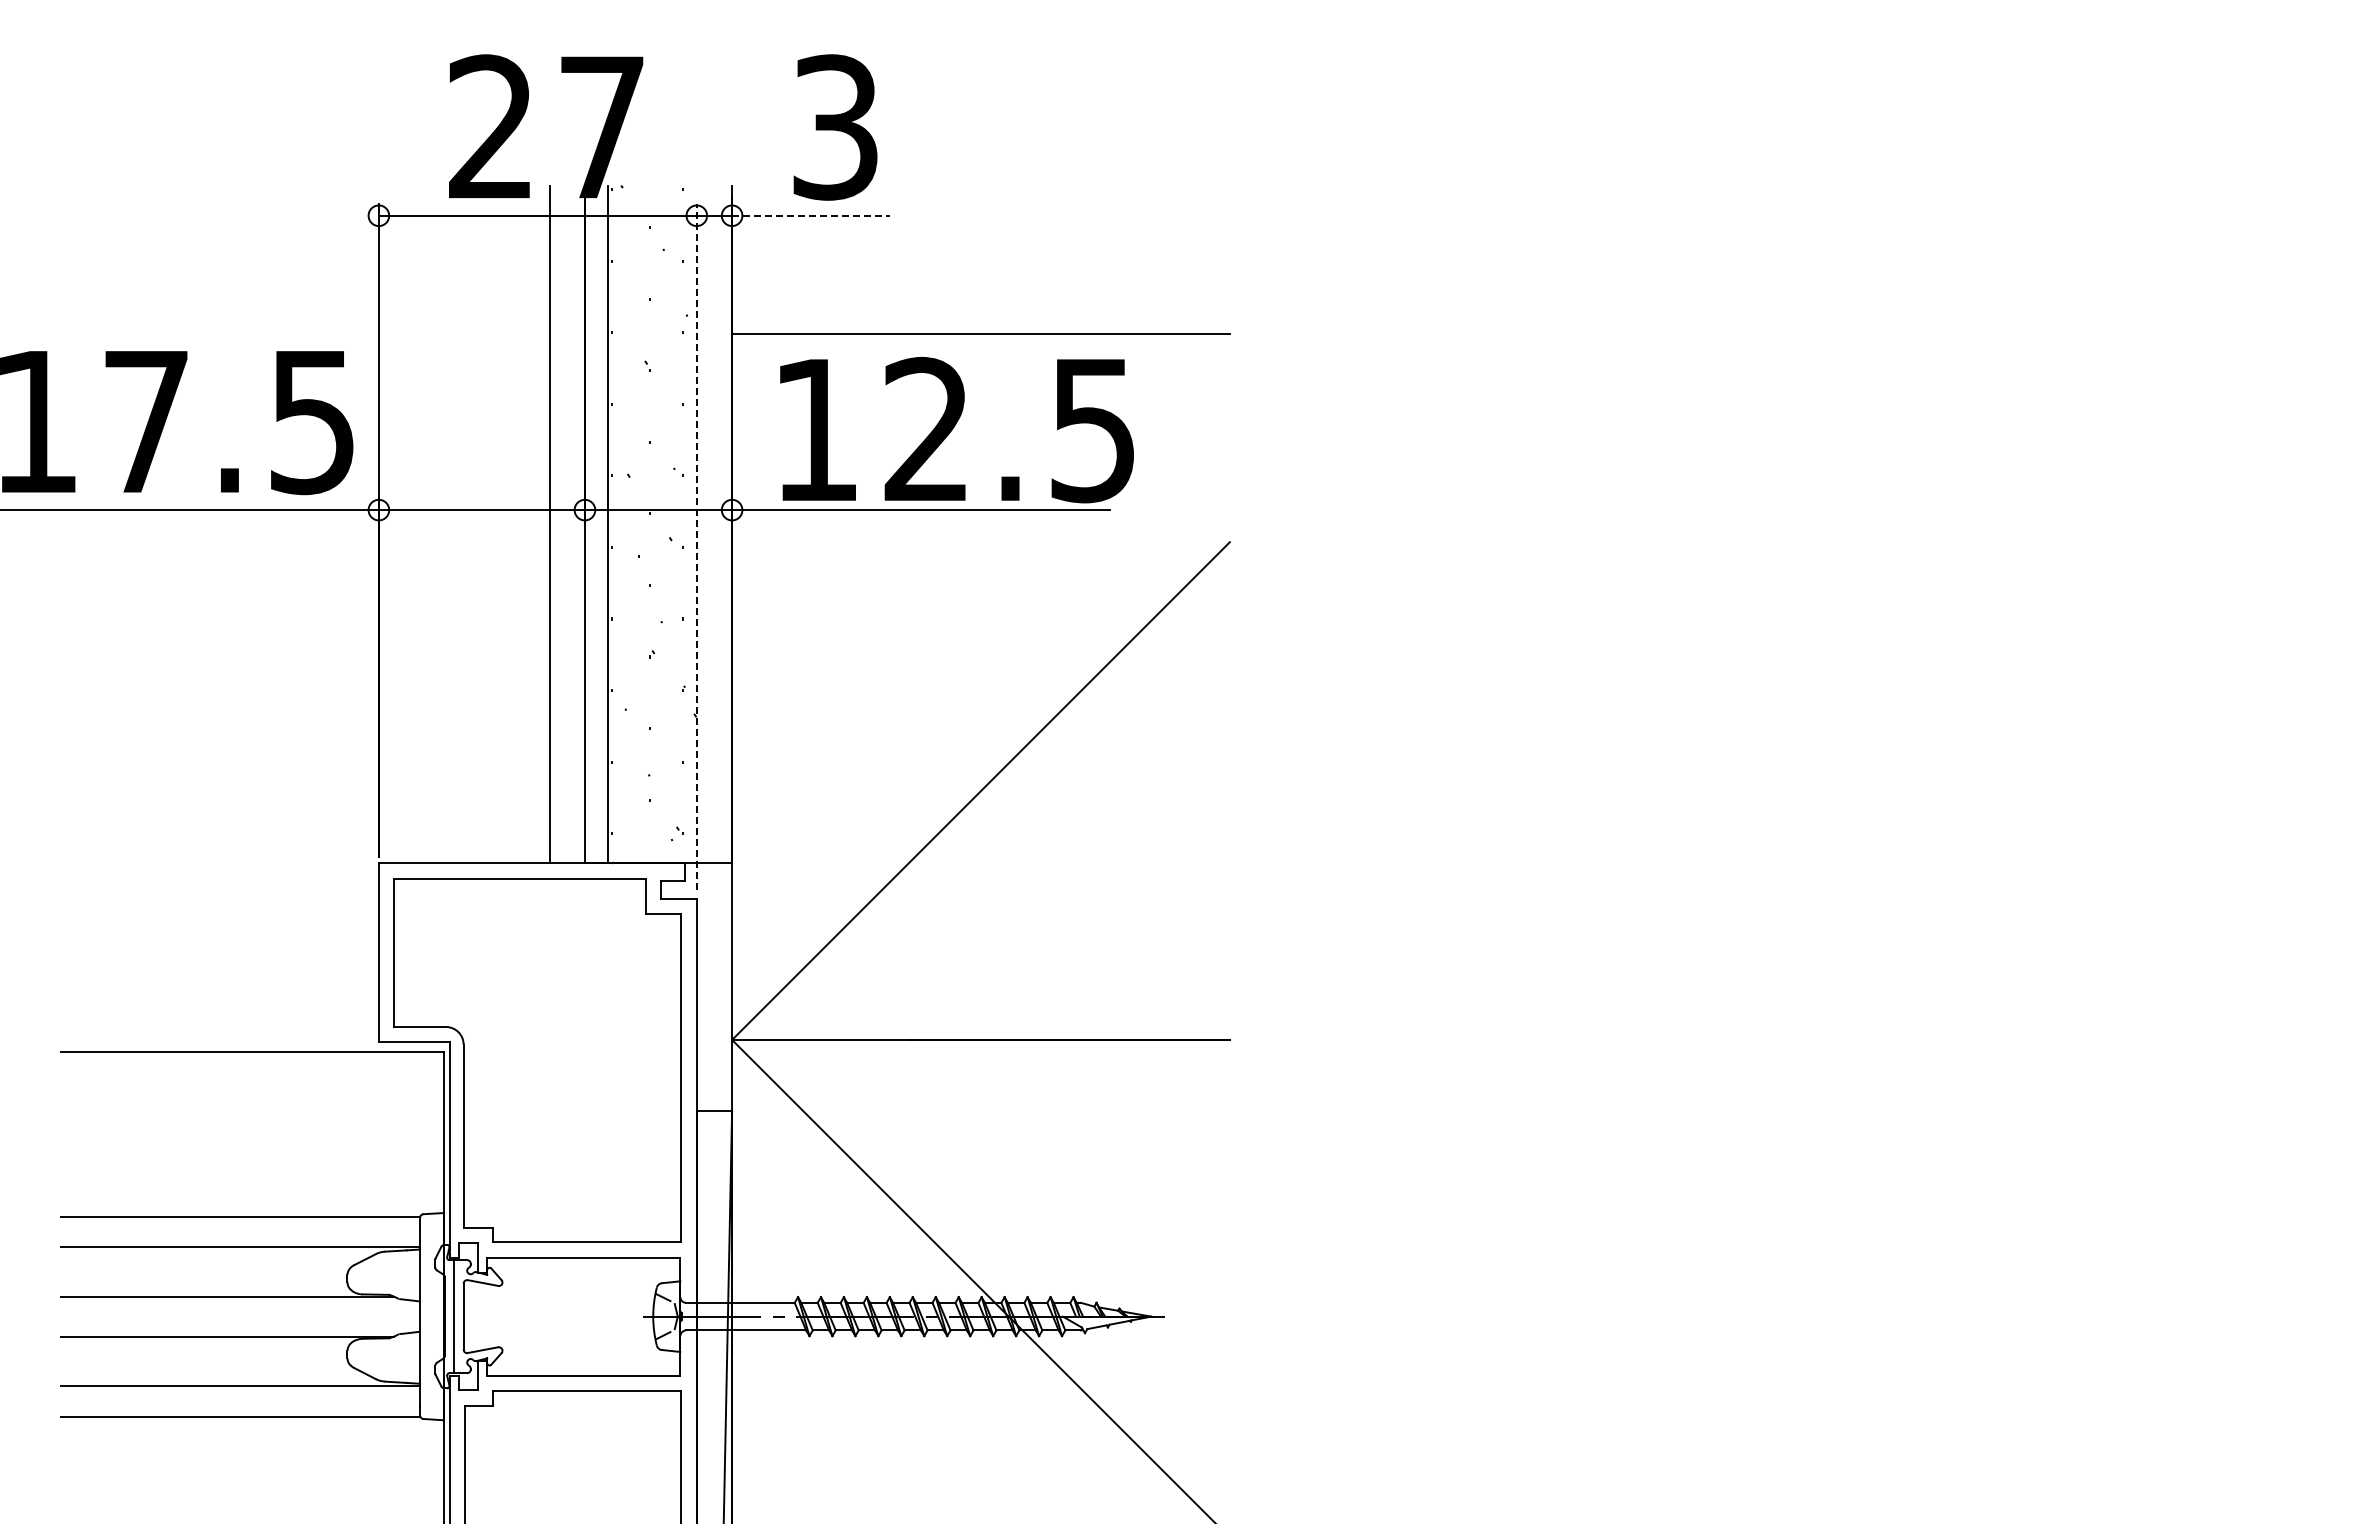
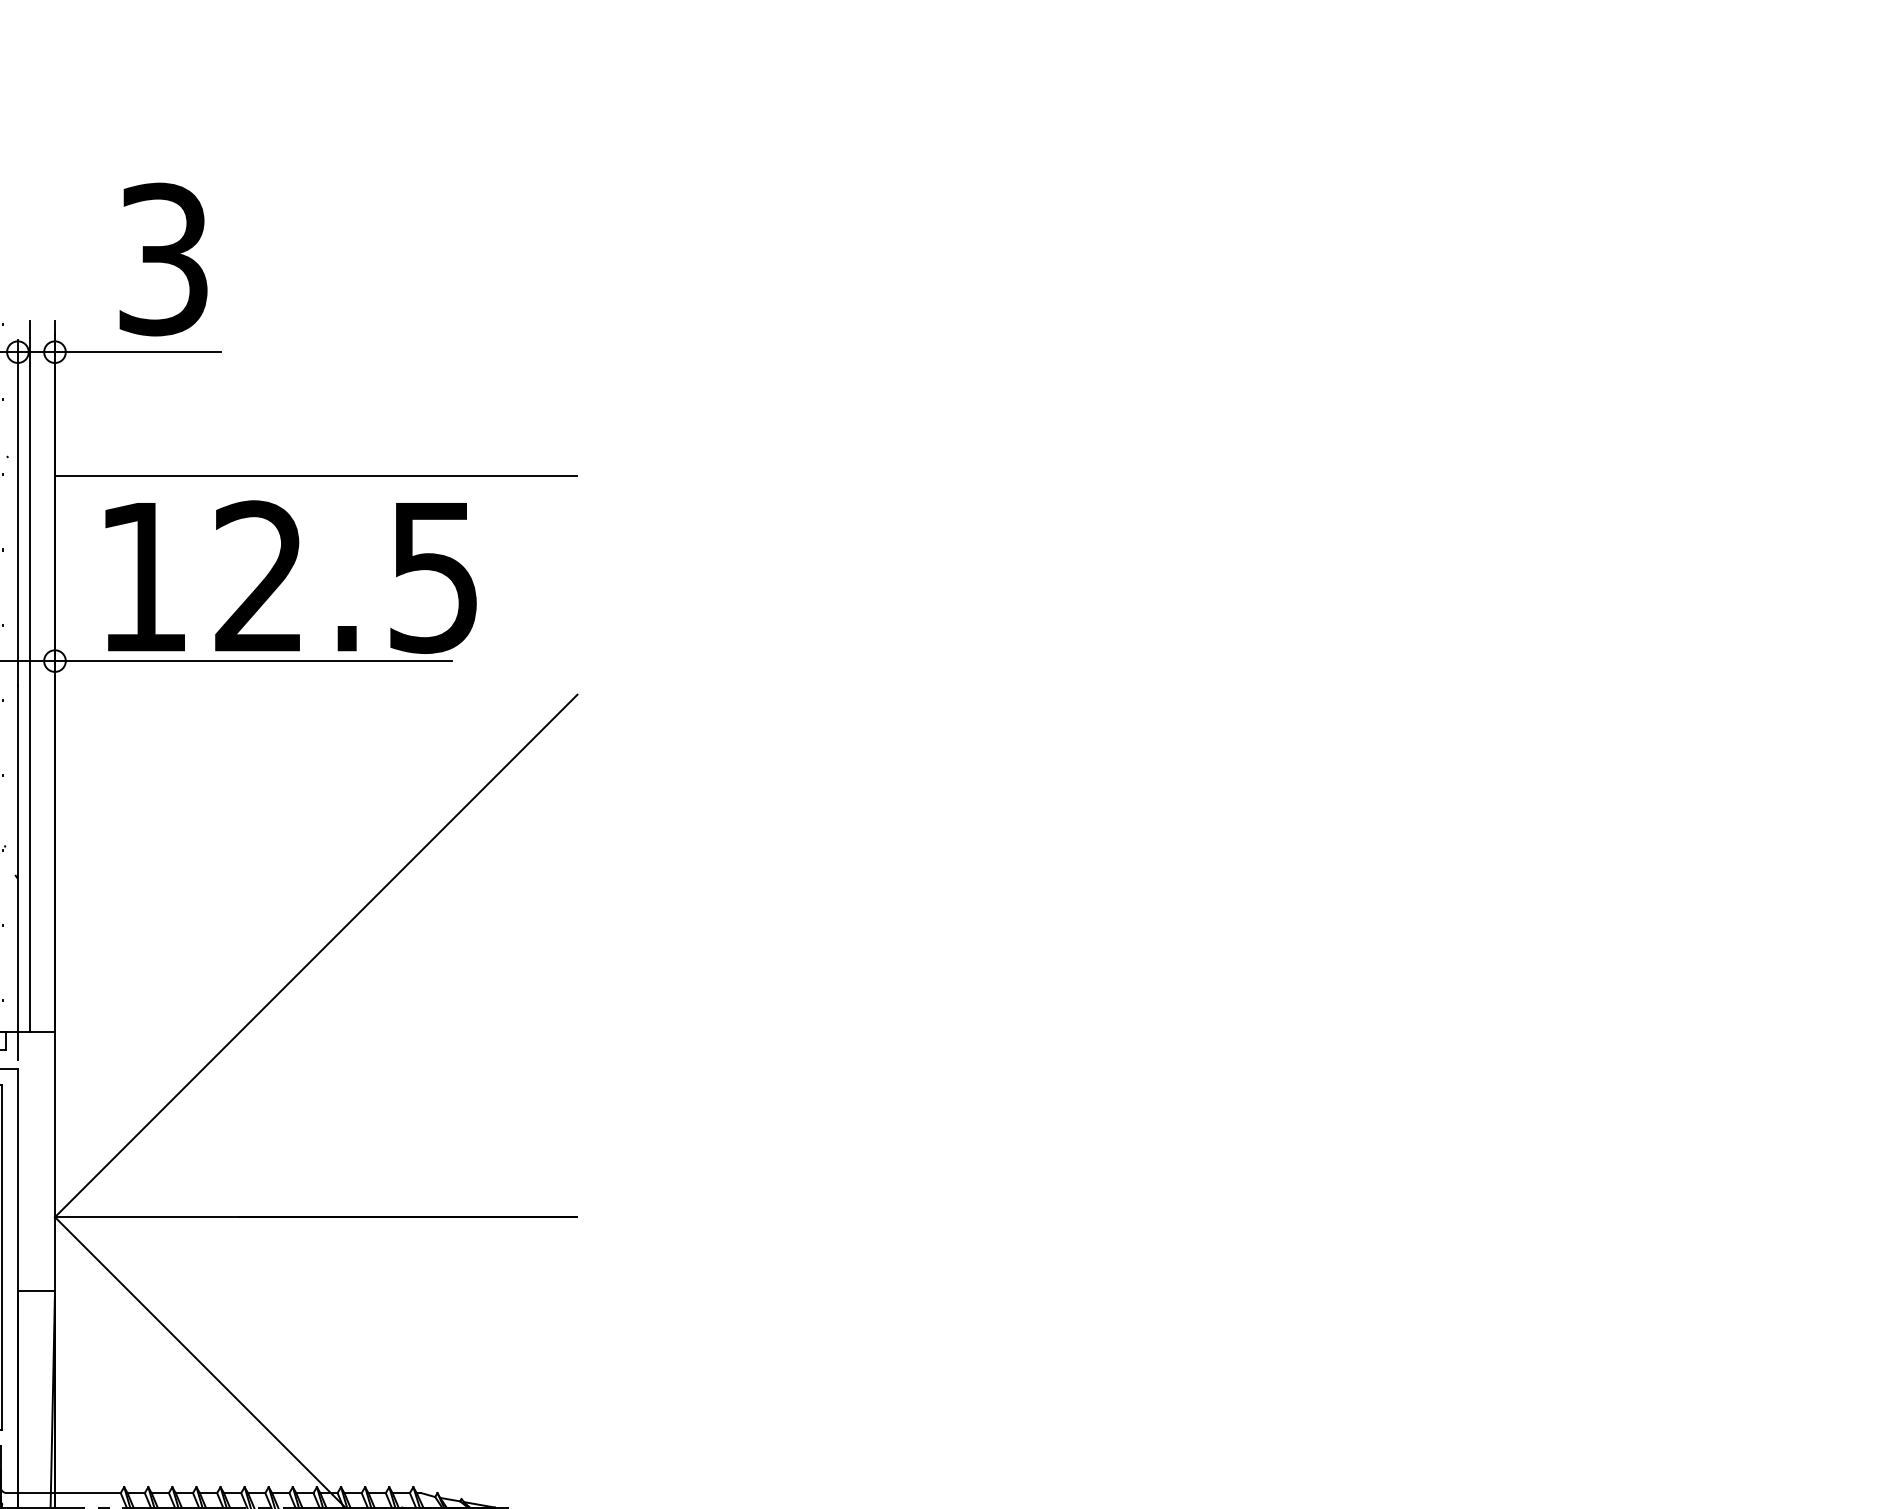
line: (811, 215) -> (138, 351), dashed -> solid
line: (708, 524) -> (30, 676), added
line: (696, 546) -> (17, 699), dashed -> solid

